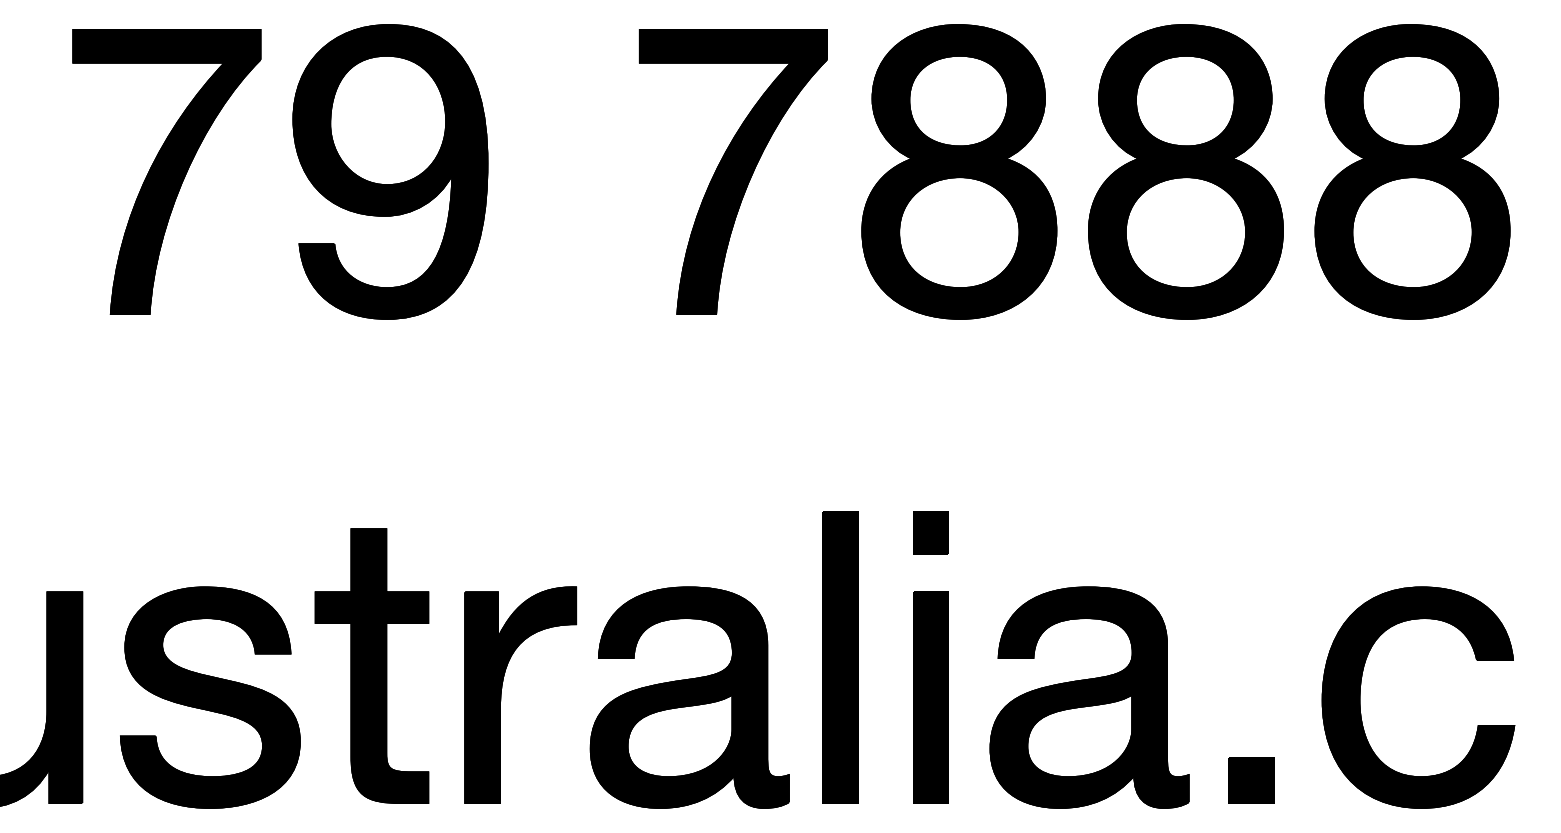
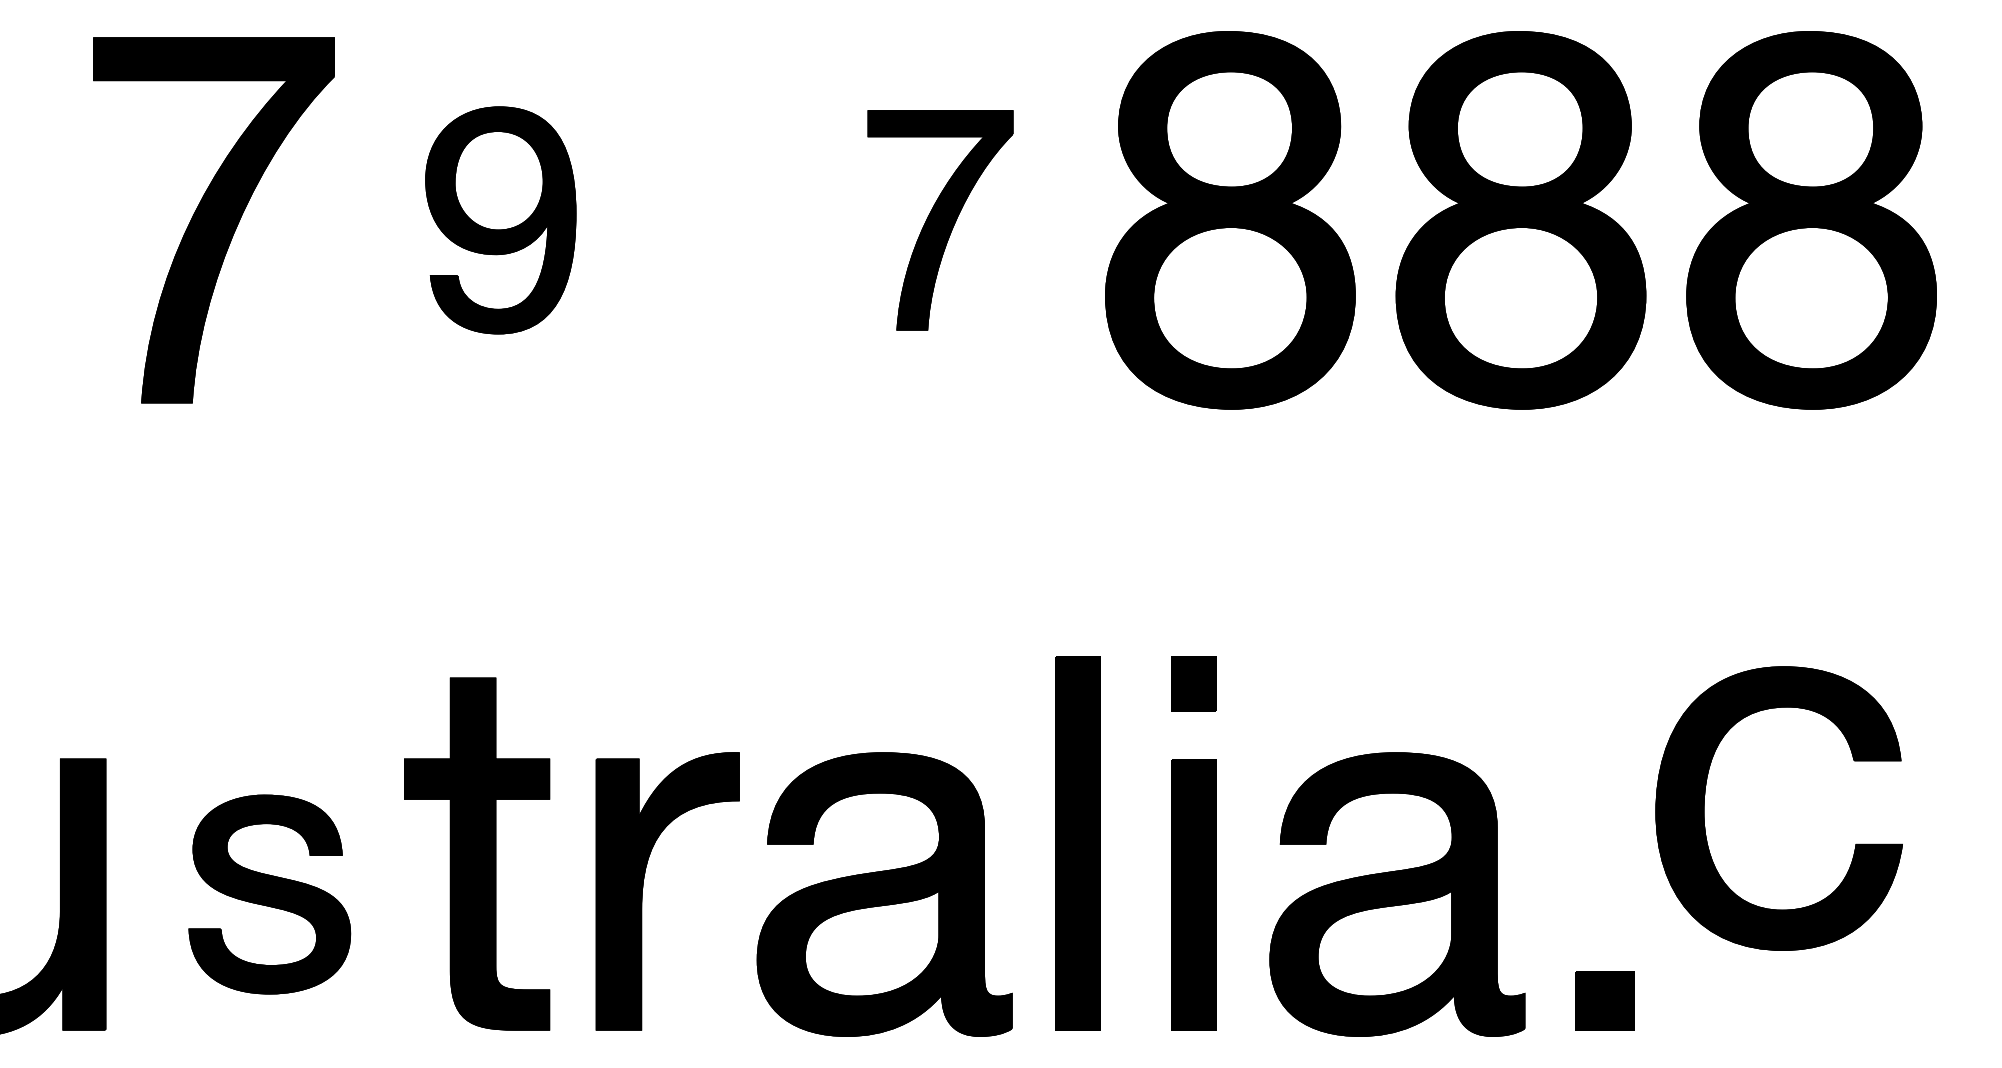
part: (390, 172) -> (500, 220), size x0.6
part: (733, 172) -> (940, 220), size x0.6
part: (210, 697) -> (269, 894), size x0.7
part: (1360, 697) -> (1704, 808), moved

